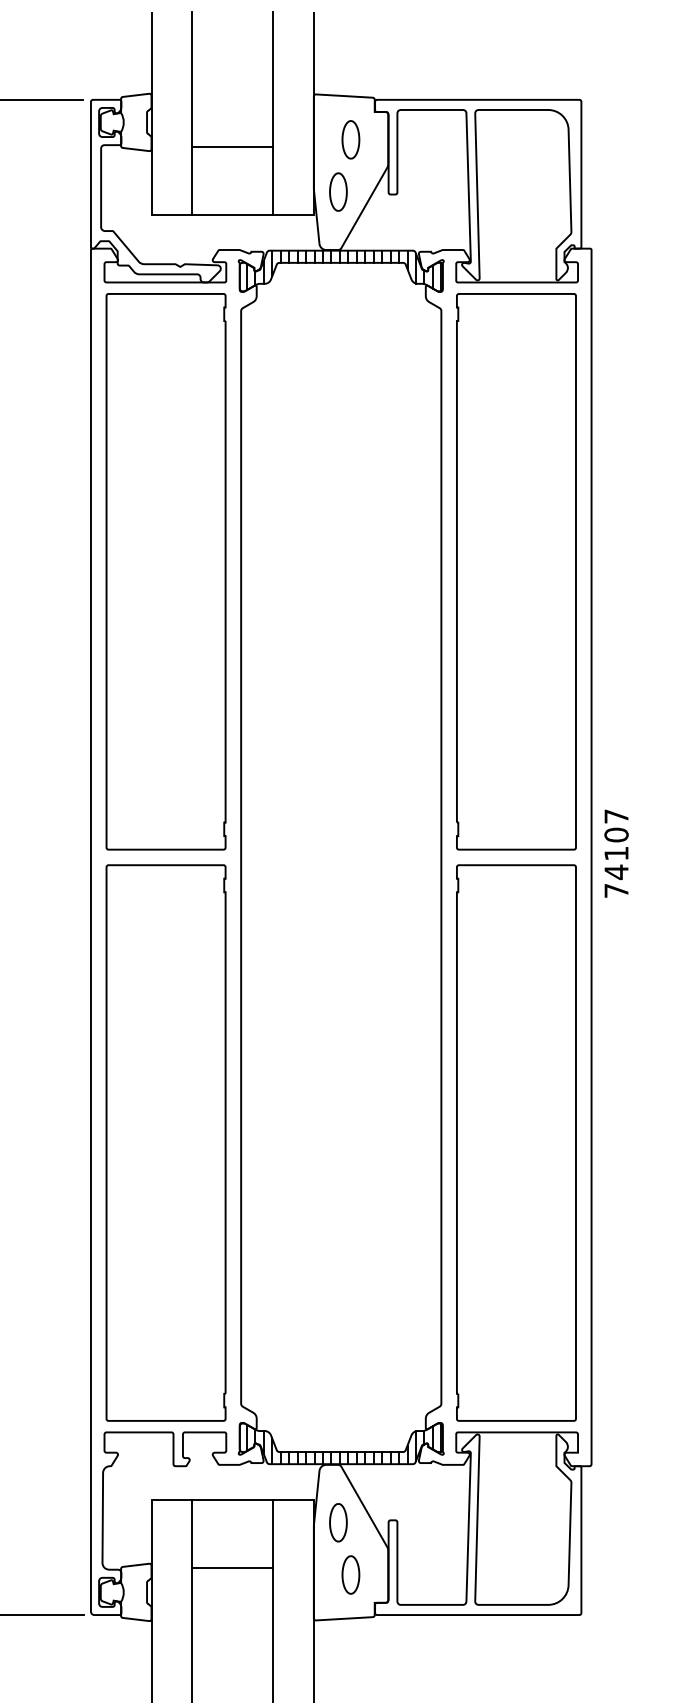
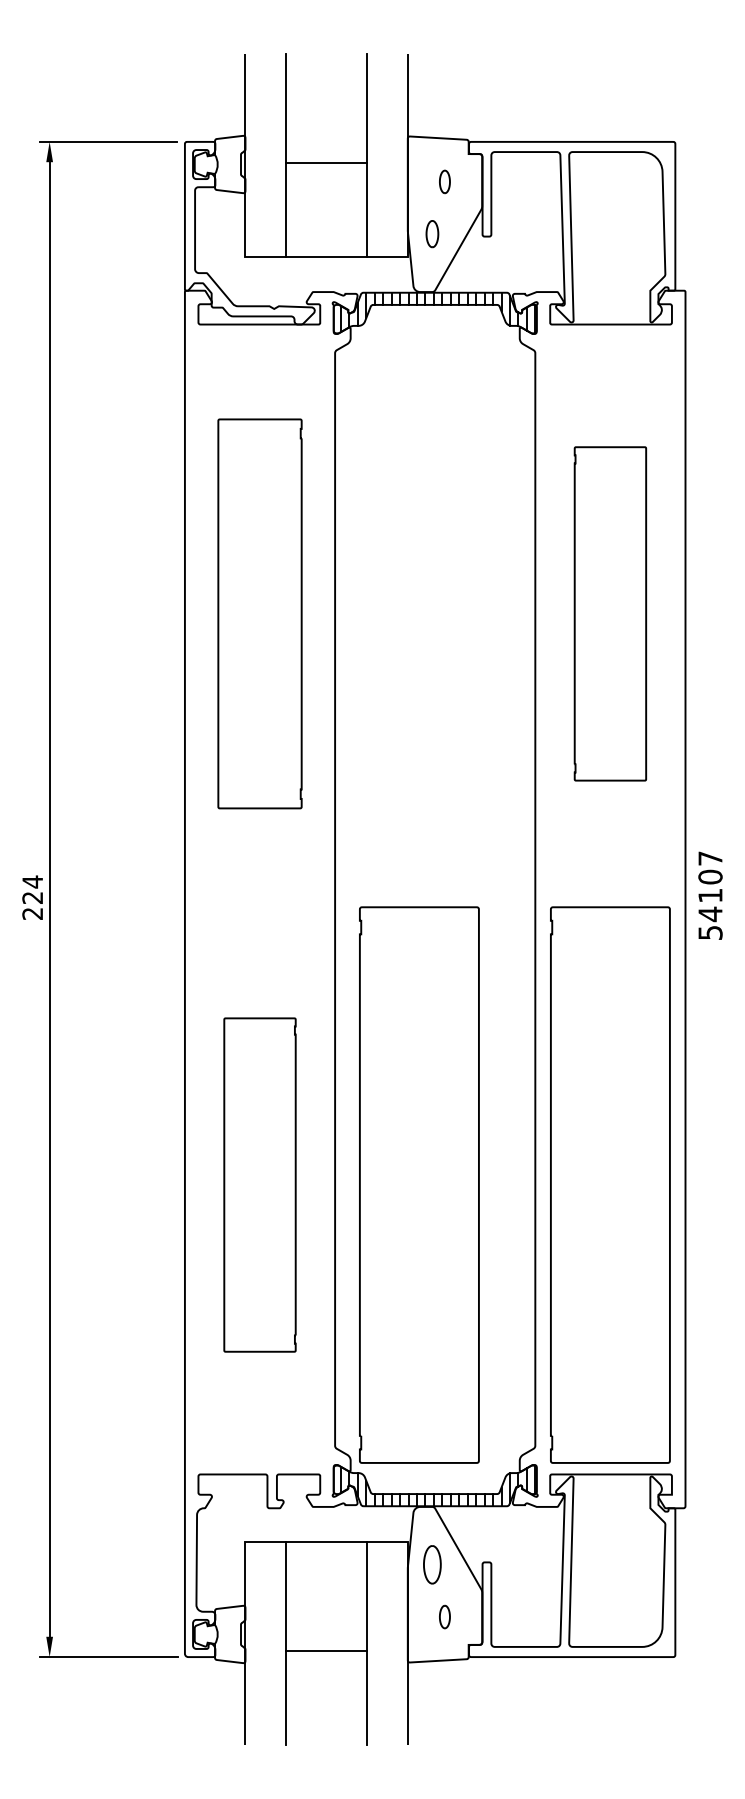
part: (350, 139) -> (444, 181), size x0.6
line: (232, 147) -> (326, 163), moved
part: (338, 191) -> (432, 233), size x0.7
part: (165, 571) -> (259, 613), size x0.7
part: (516, 571) -> (610, 613), size x0.6
text: (616, 890) -> (710, 932), 74107 -> 54107
part: (165, 1142) -> (259, 1184), size x0.6
part: (325, 1142) -> (419, 1184), added
line: (232, 1567) -> (326, 1650), moved
part: (350, 1574) -> (444, 1616), size x0.6

